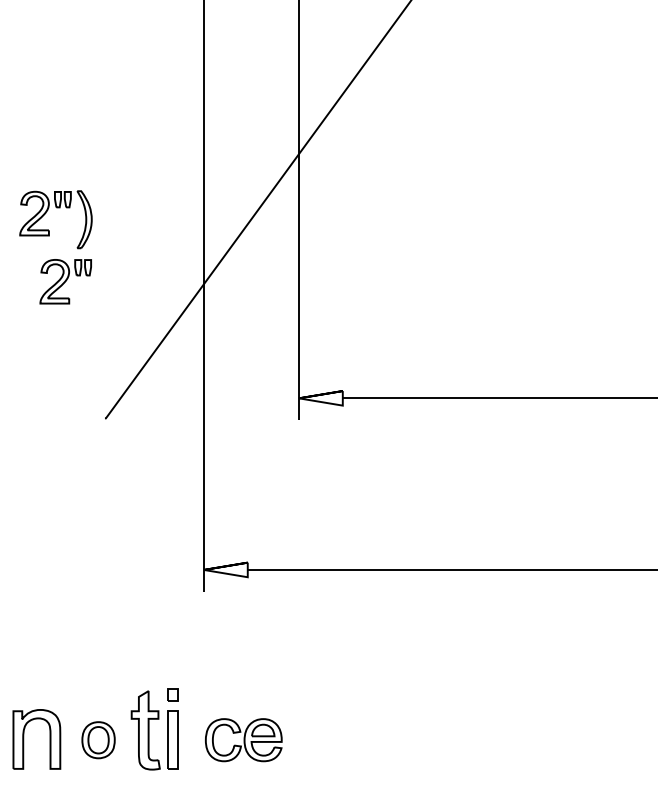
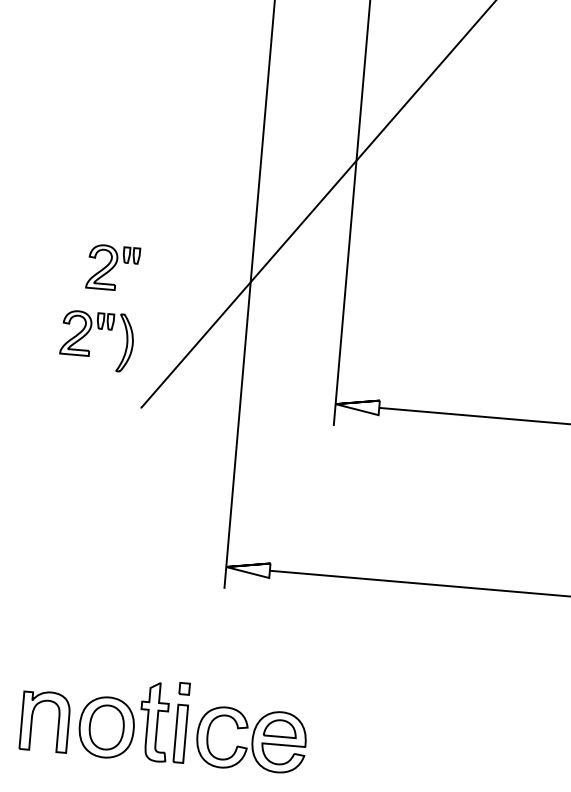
part: (46, 213) -> (88, 333), moved
part: (98, 740) -> (106, 727), size x1.67
part: (243, 740) -> (251, 740), size x1.43

